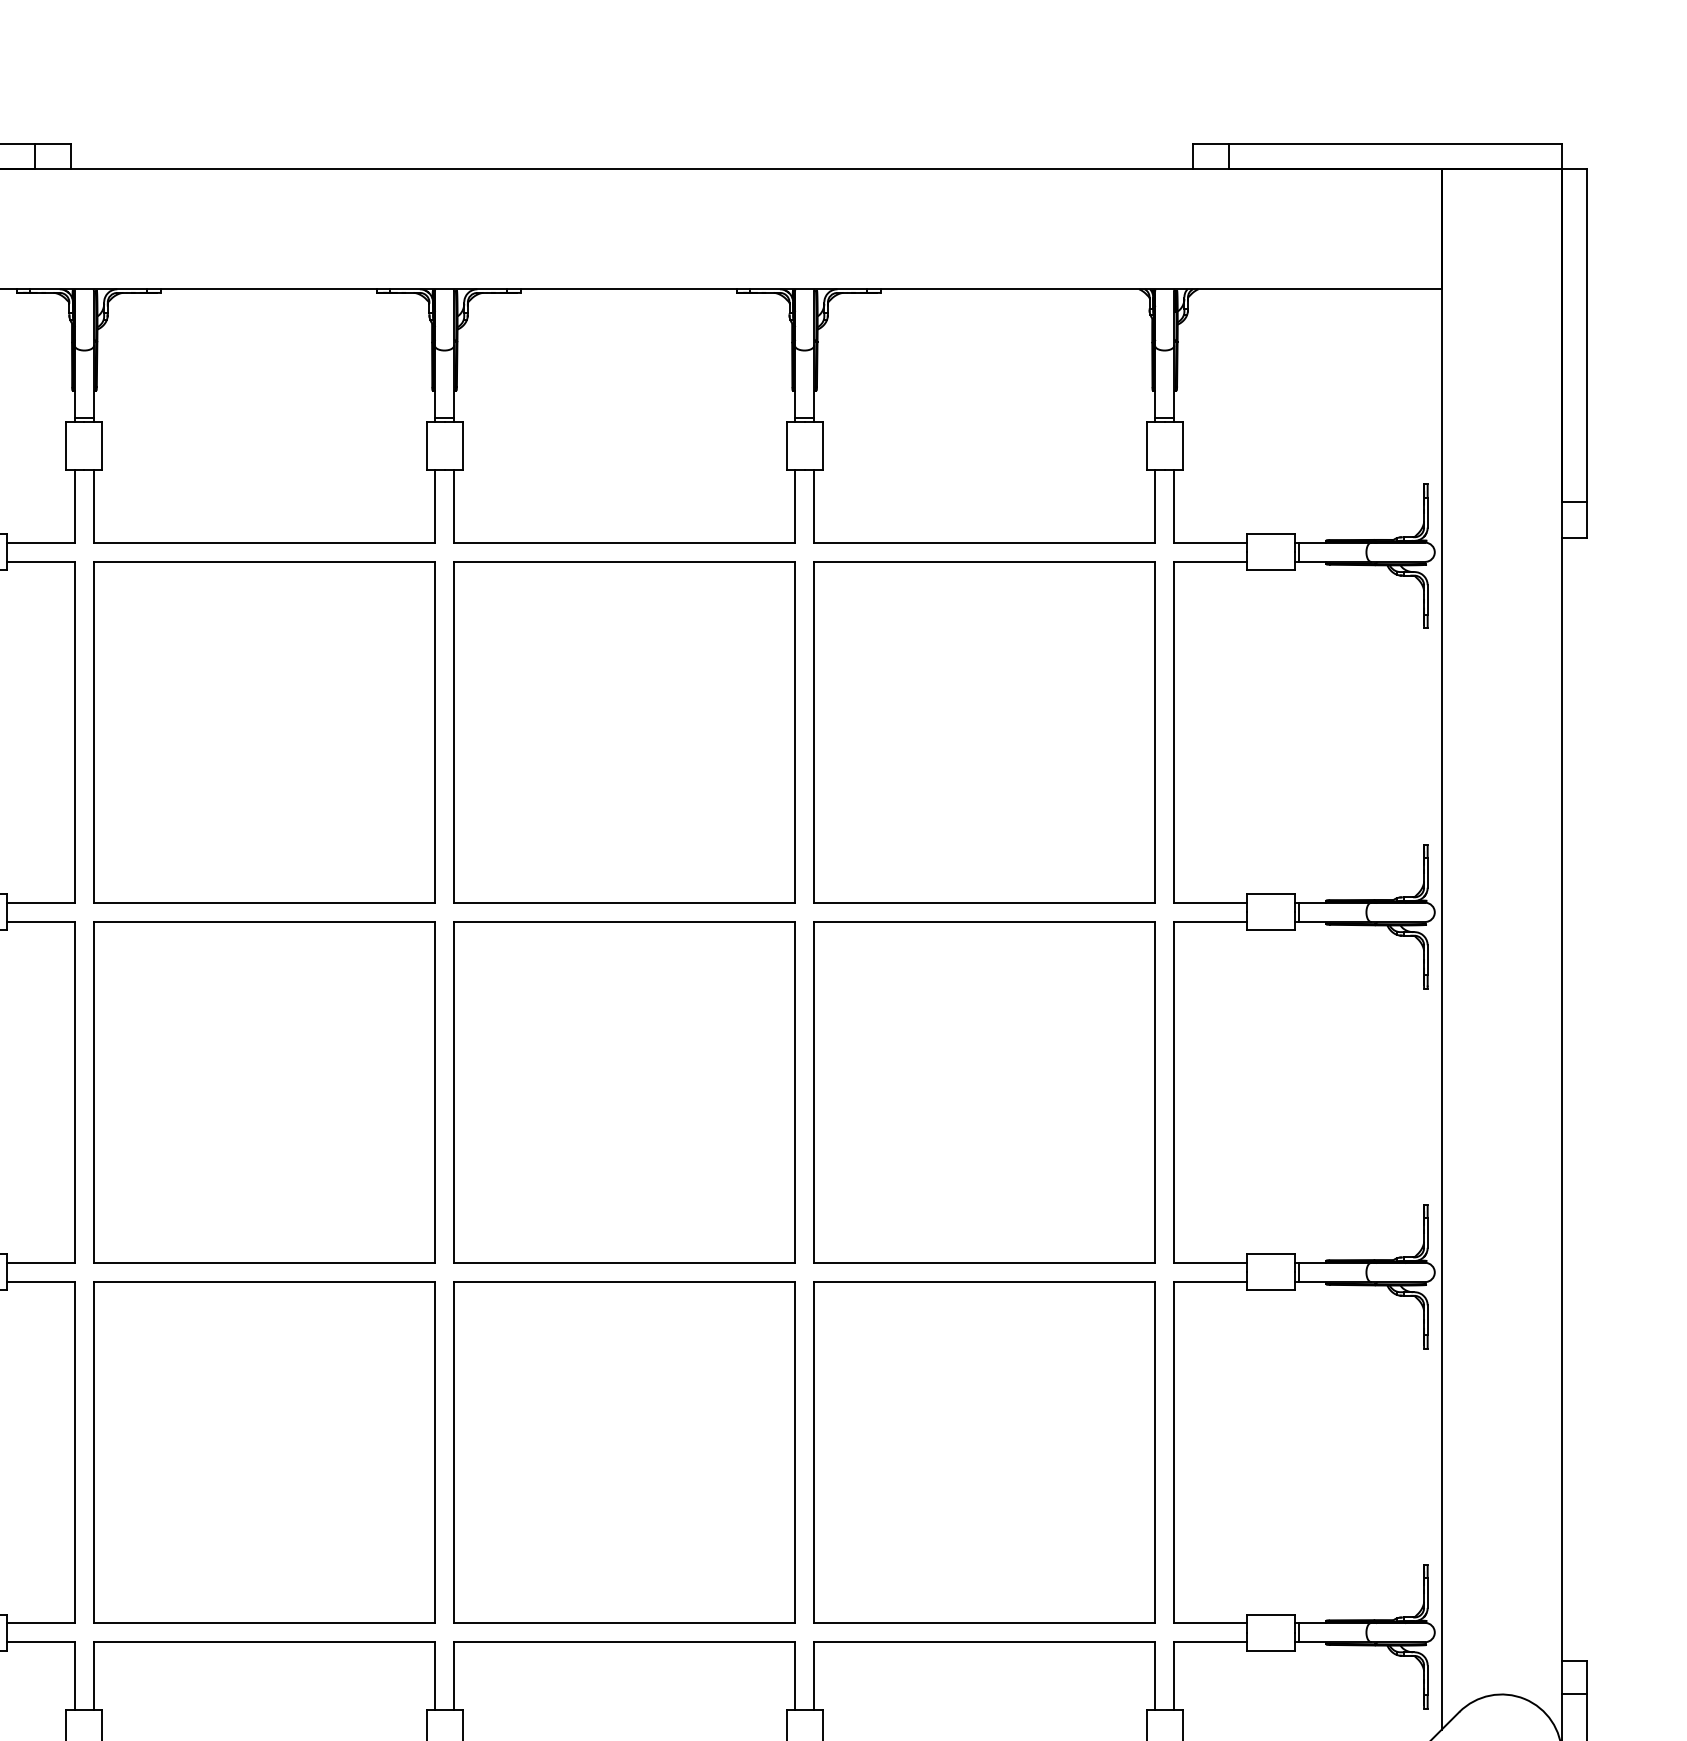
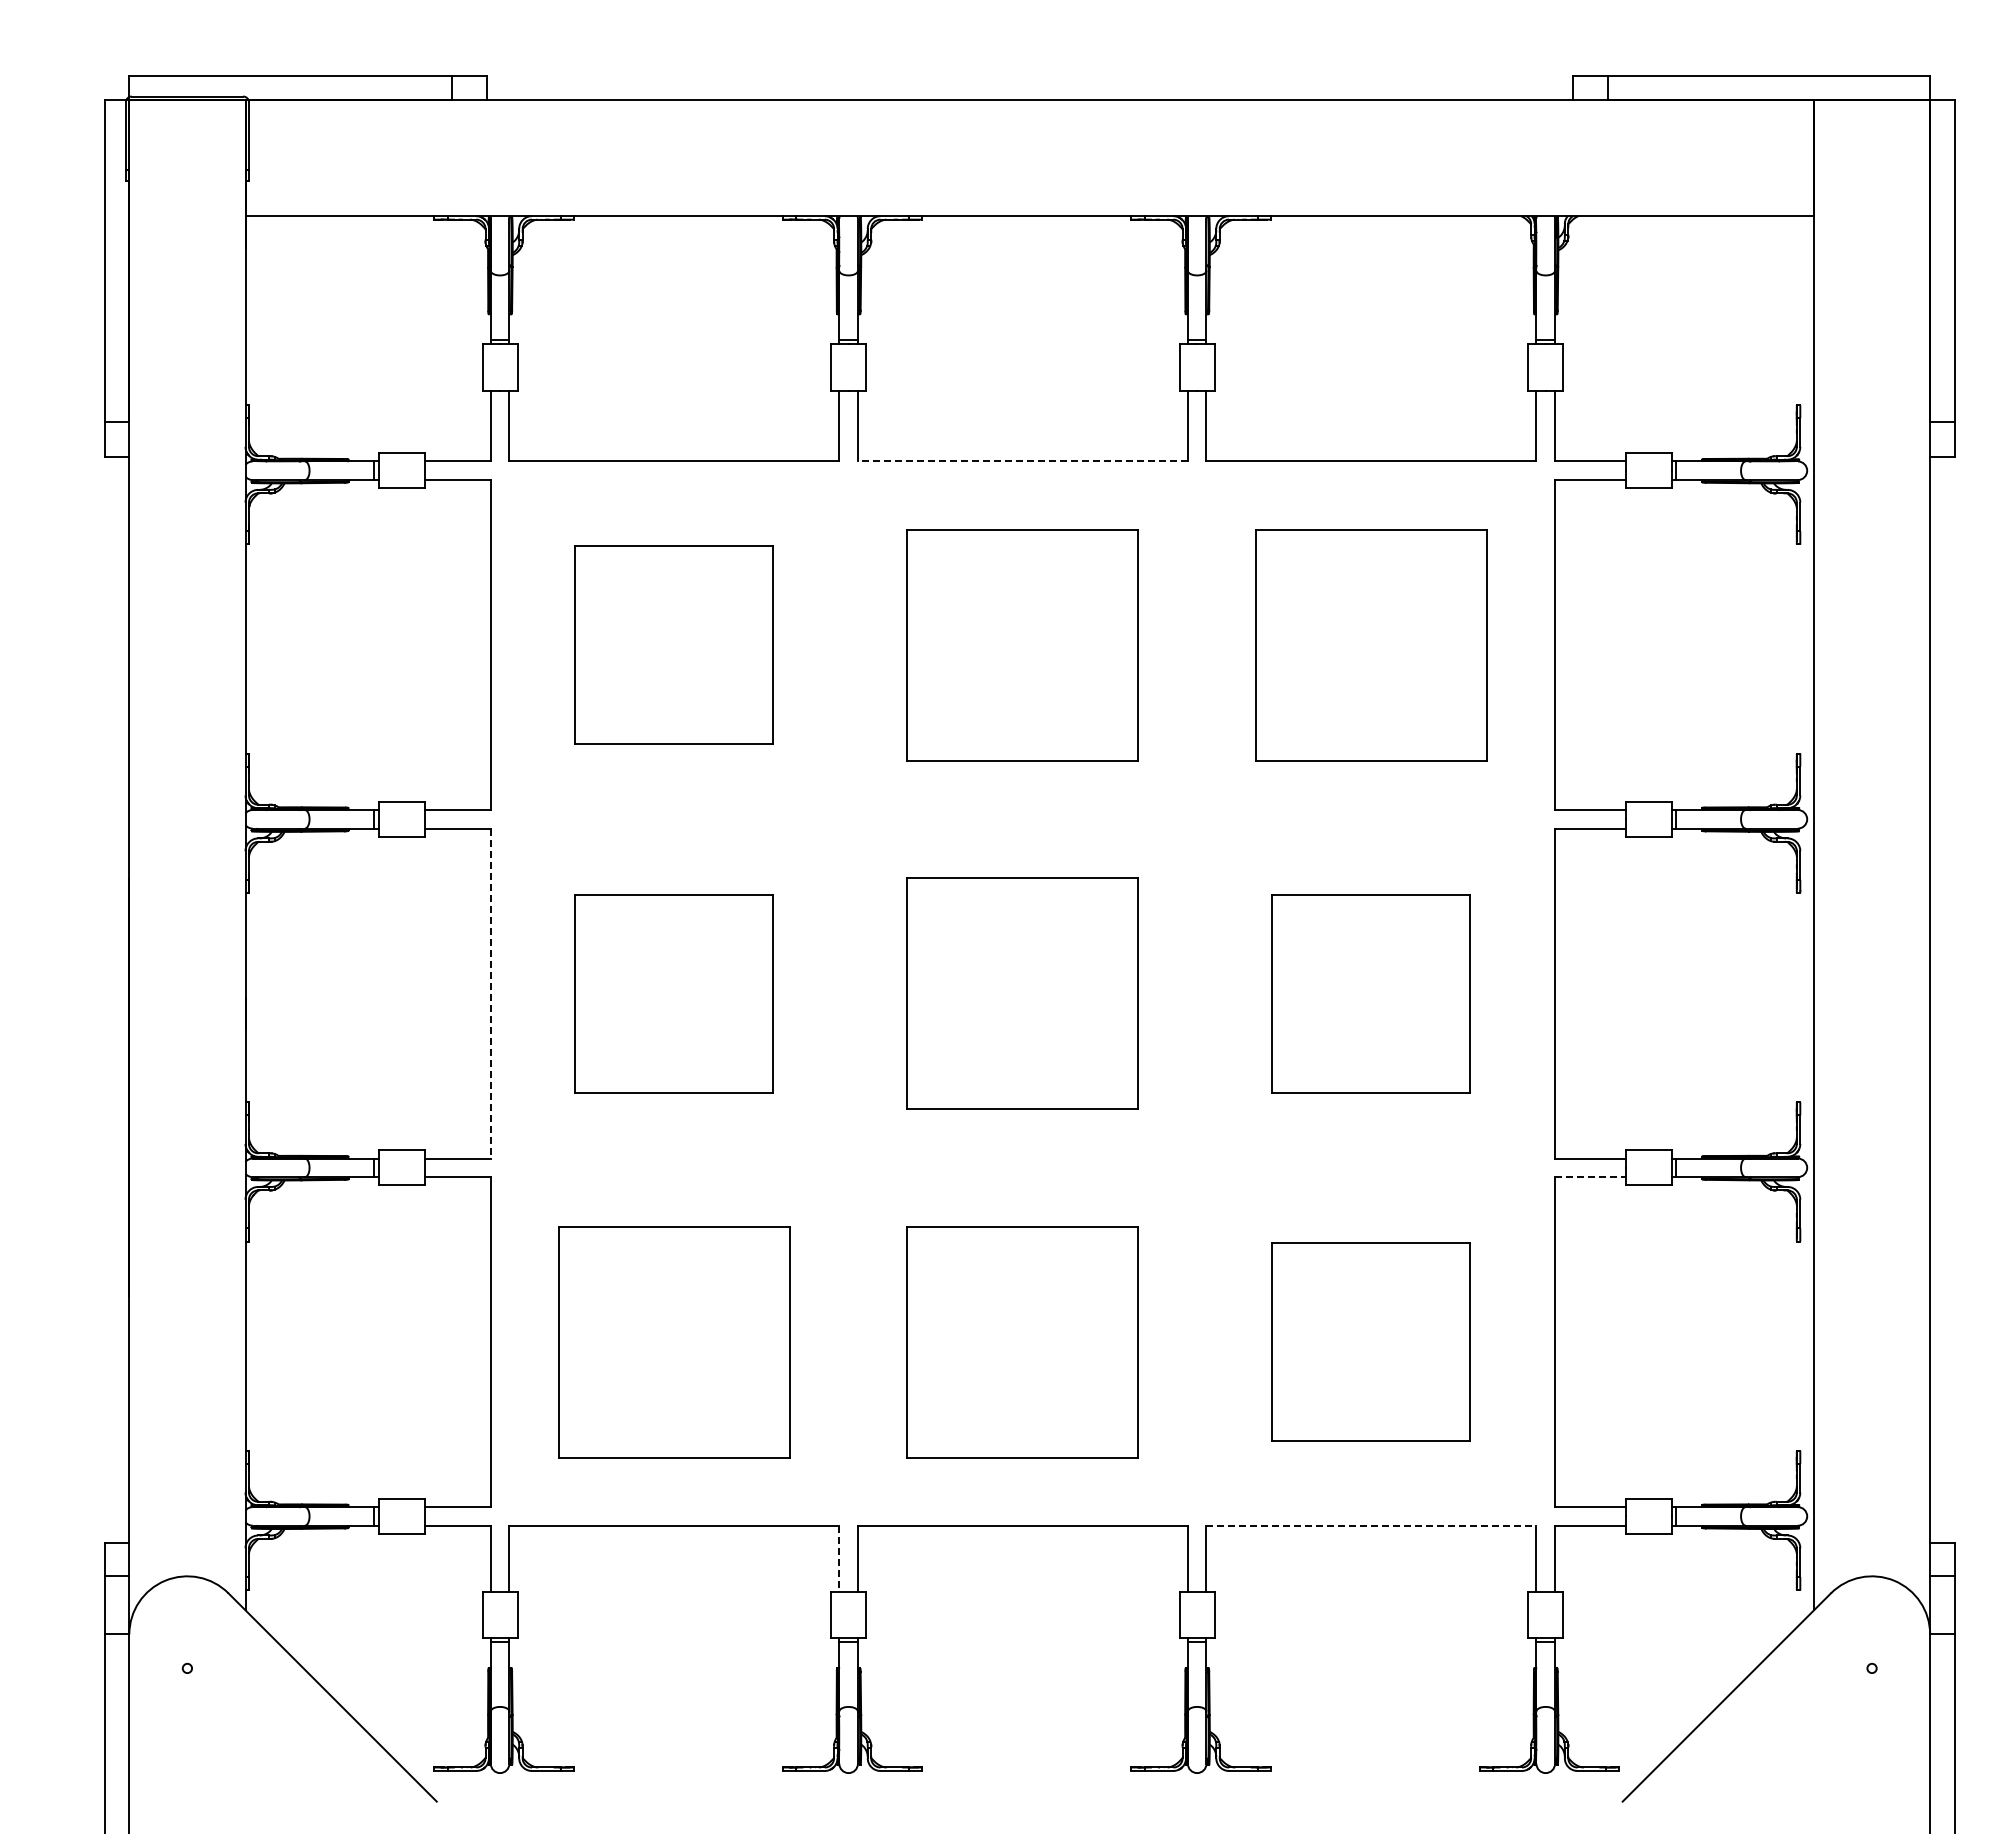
line: (624, 542) -> (1022, 461), solid -> dashed
part: (263, 731) -> (673, 644), size x0.6
part: (624, 731) -> (1022, 644), size x0.7
part: (983, 731) -> (1370, 644), size x0.7
line: (74, 1092) -> (490, 993), solid -> dashed
part: (263, 1092) -> (673, 993), size x0.6
part: (624, 1092) -> (1022, 993), size x0.7
part: (983, 1092) -> (1370, 993), size x0.6
line: (1210, 1282) -> (1590, 1177), solid -> dashed
part: (263, 1451) -> (673, 1341), size x0.7
part: (624, 1451) -> (1022, 1341), size x0.7
part: (983, 1451) -> (1370, 1341), size x0.6
line: (984, 1641) -> (1371, 1525), solid -> dashed
line: (435, 1676) -> (839, 1558), solid -> dashed

